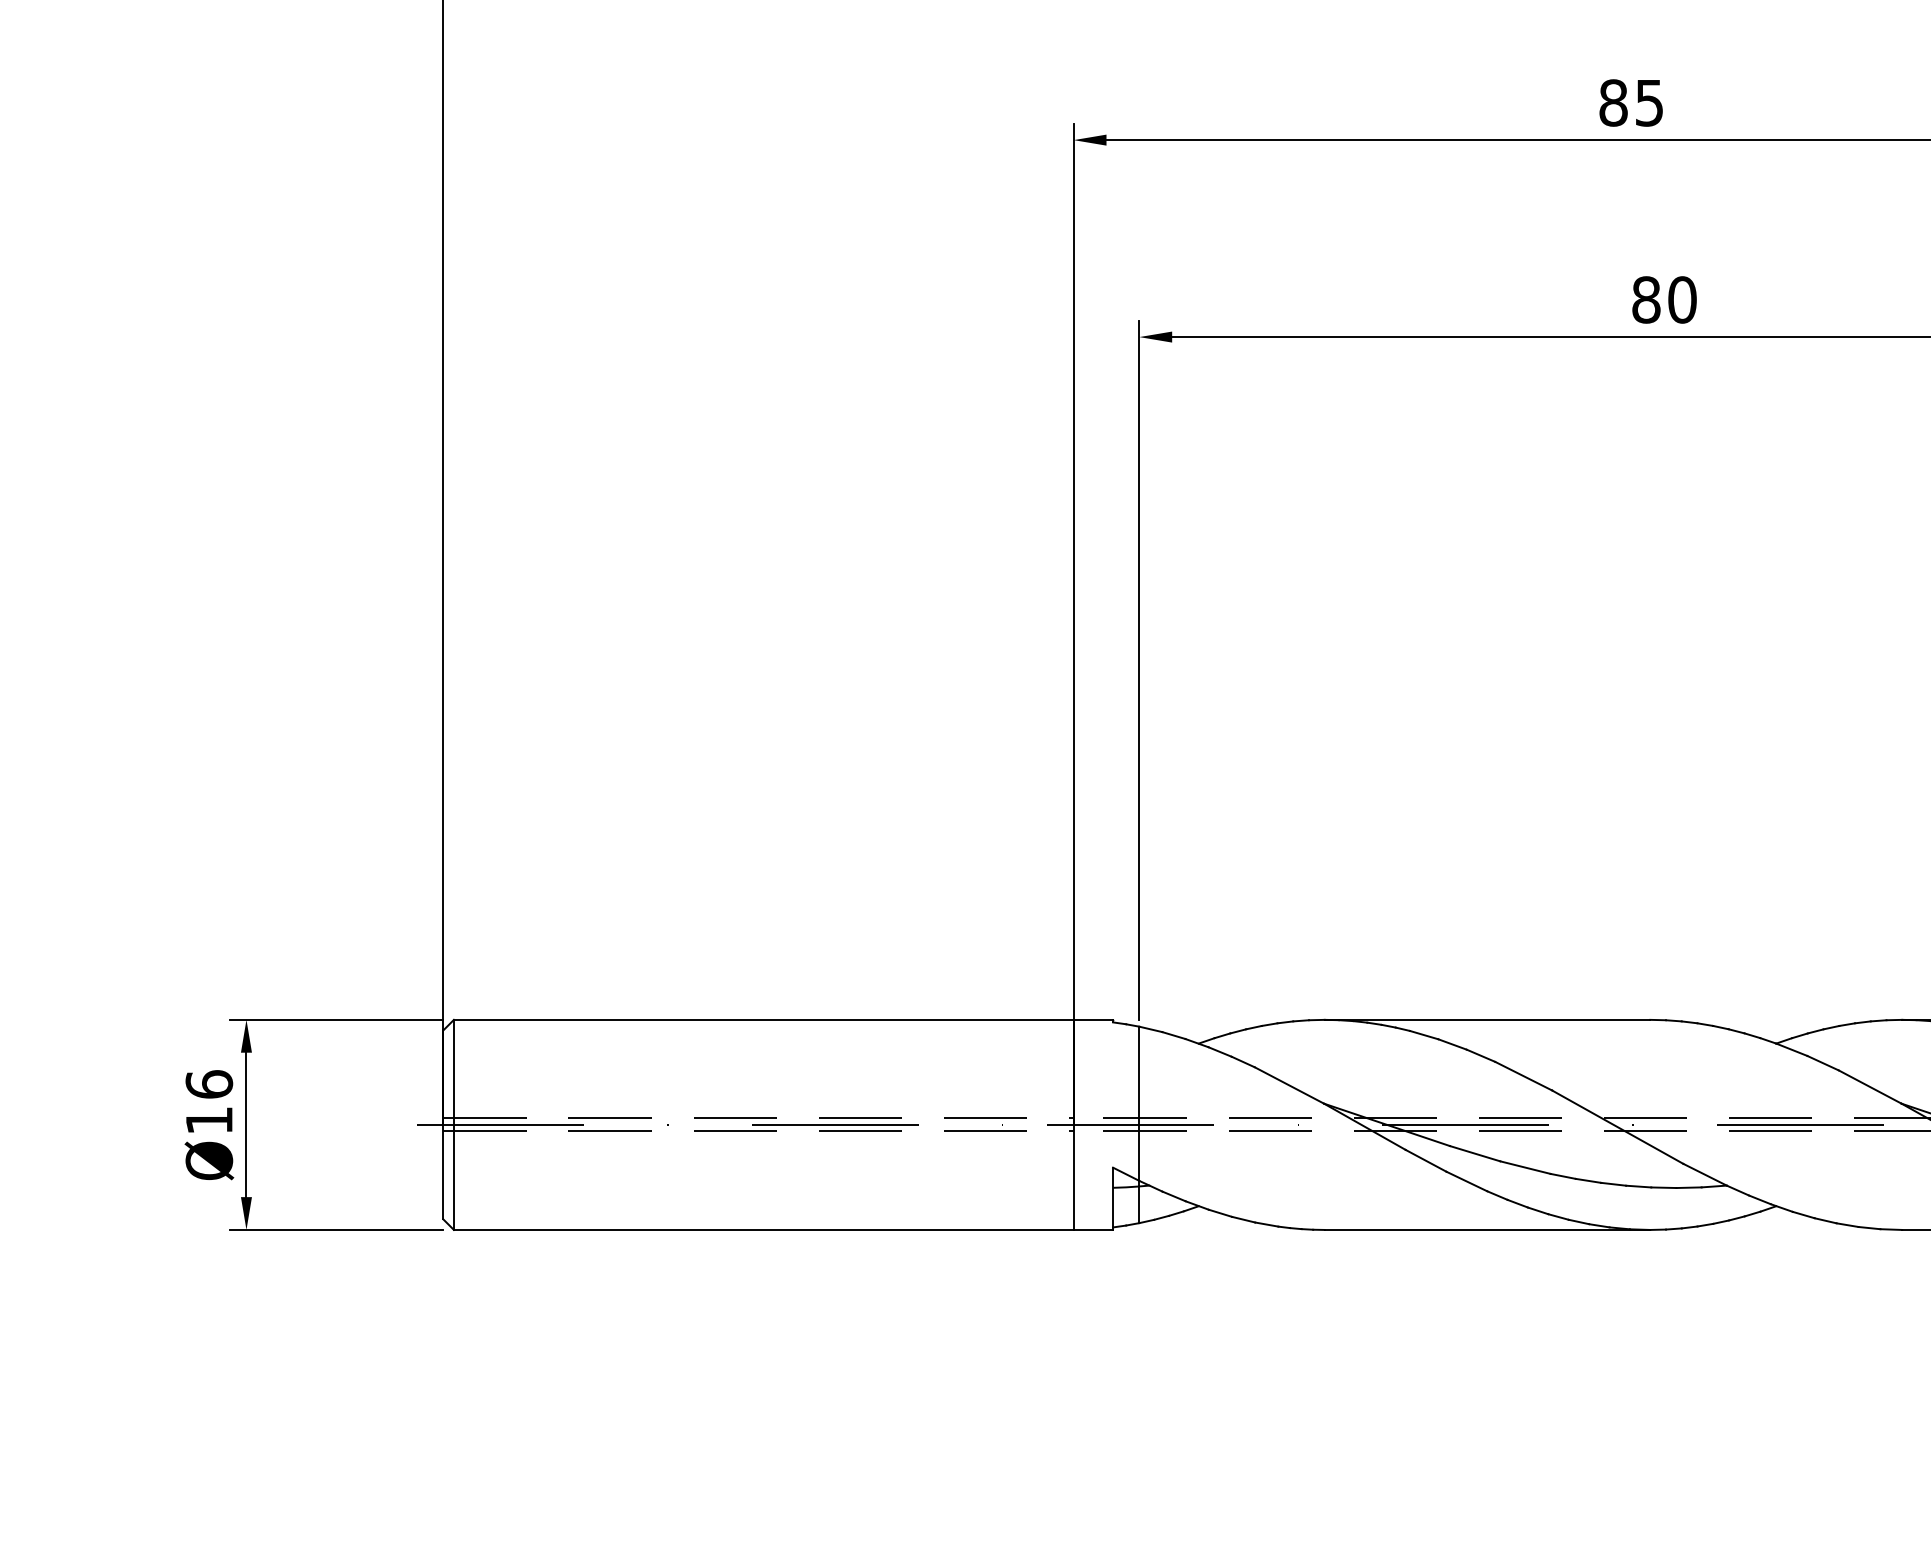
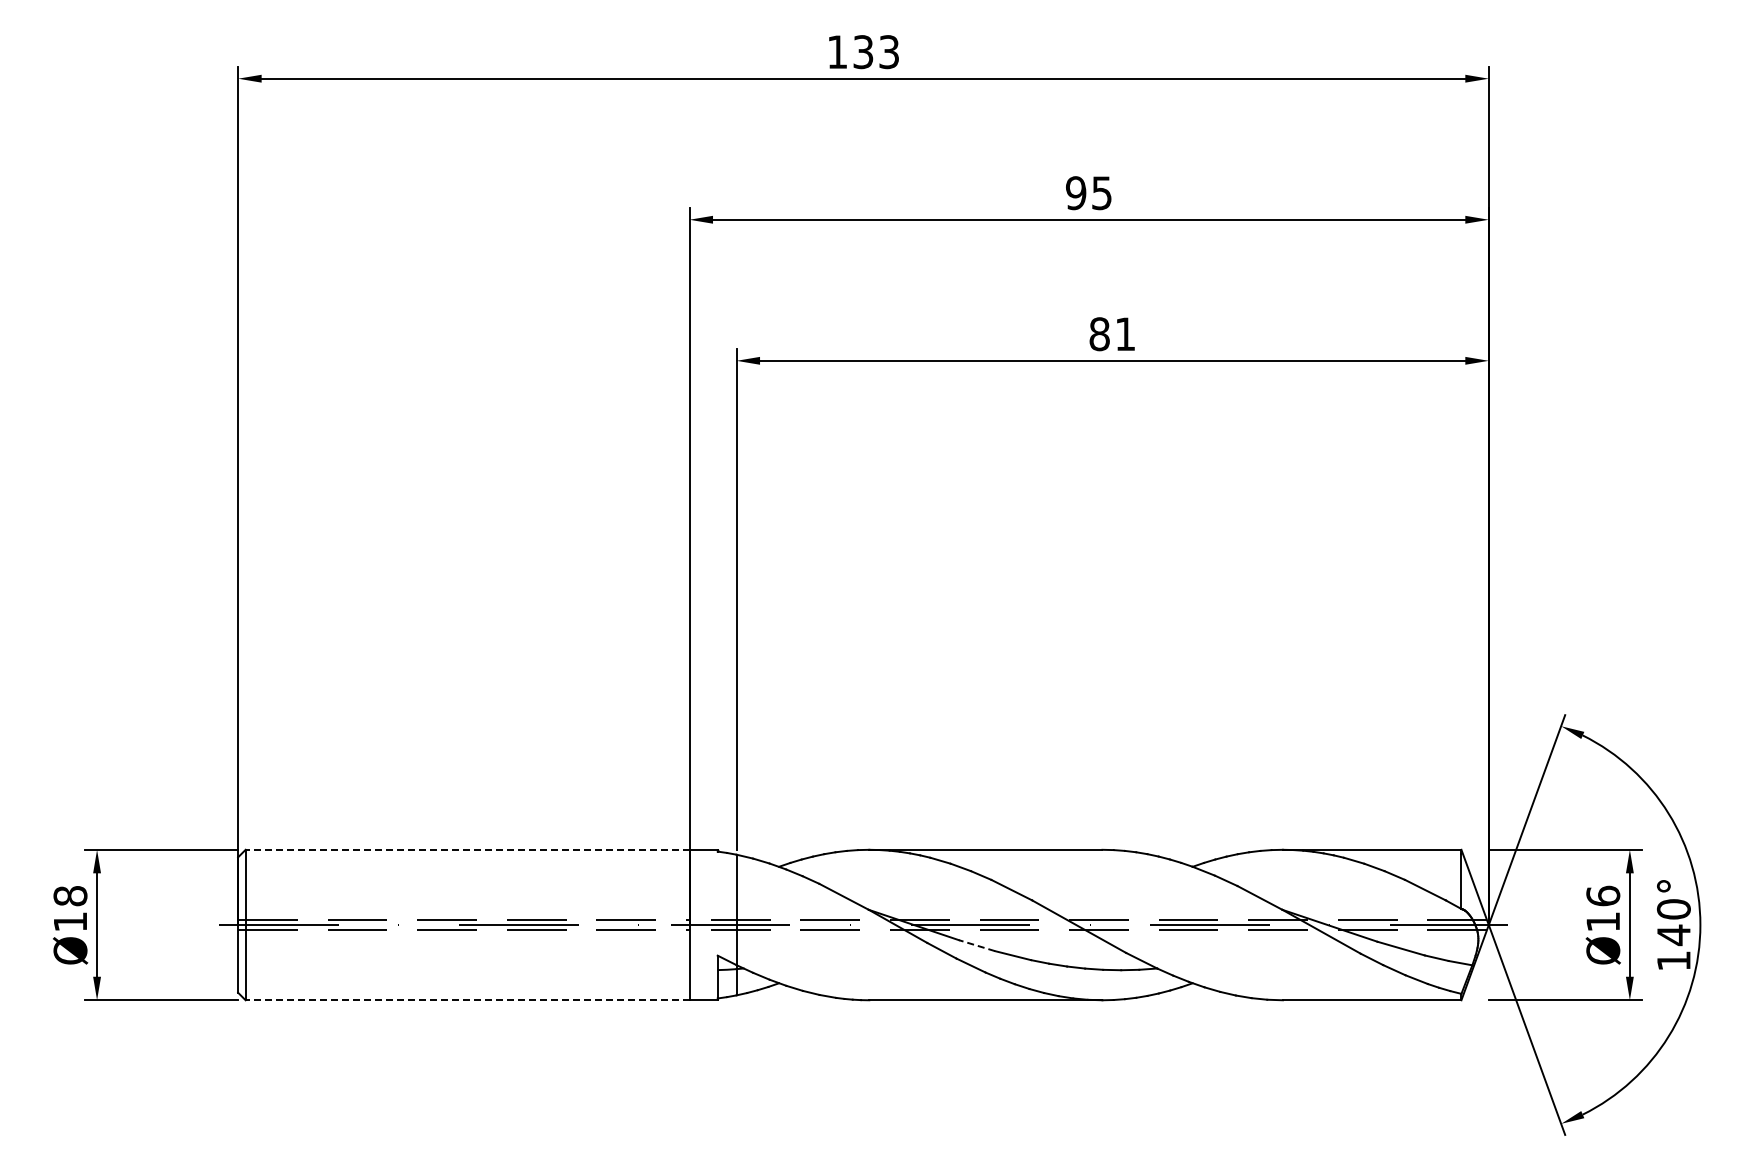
text: (1614, 103) -> (1076, 193), 85 -> 95
text: (1682, 300) -> (1125, 334), 80 -> 81
line: (763, 1019) -> (467, 849), solid -> dashed
text: (209, 1083) -> (70, 895), Ø16 -> Ø18
line: (1475, 1153) -> (977, 945), solid -> dashed
line: (763, 1230) -> (467, 1000), solid -> dashed

